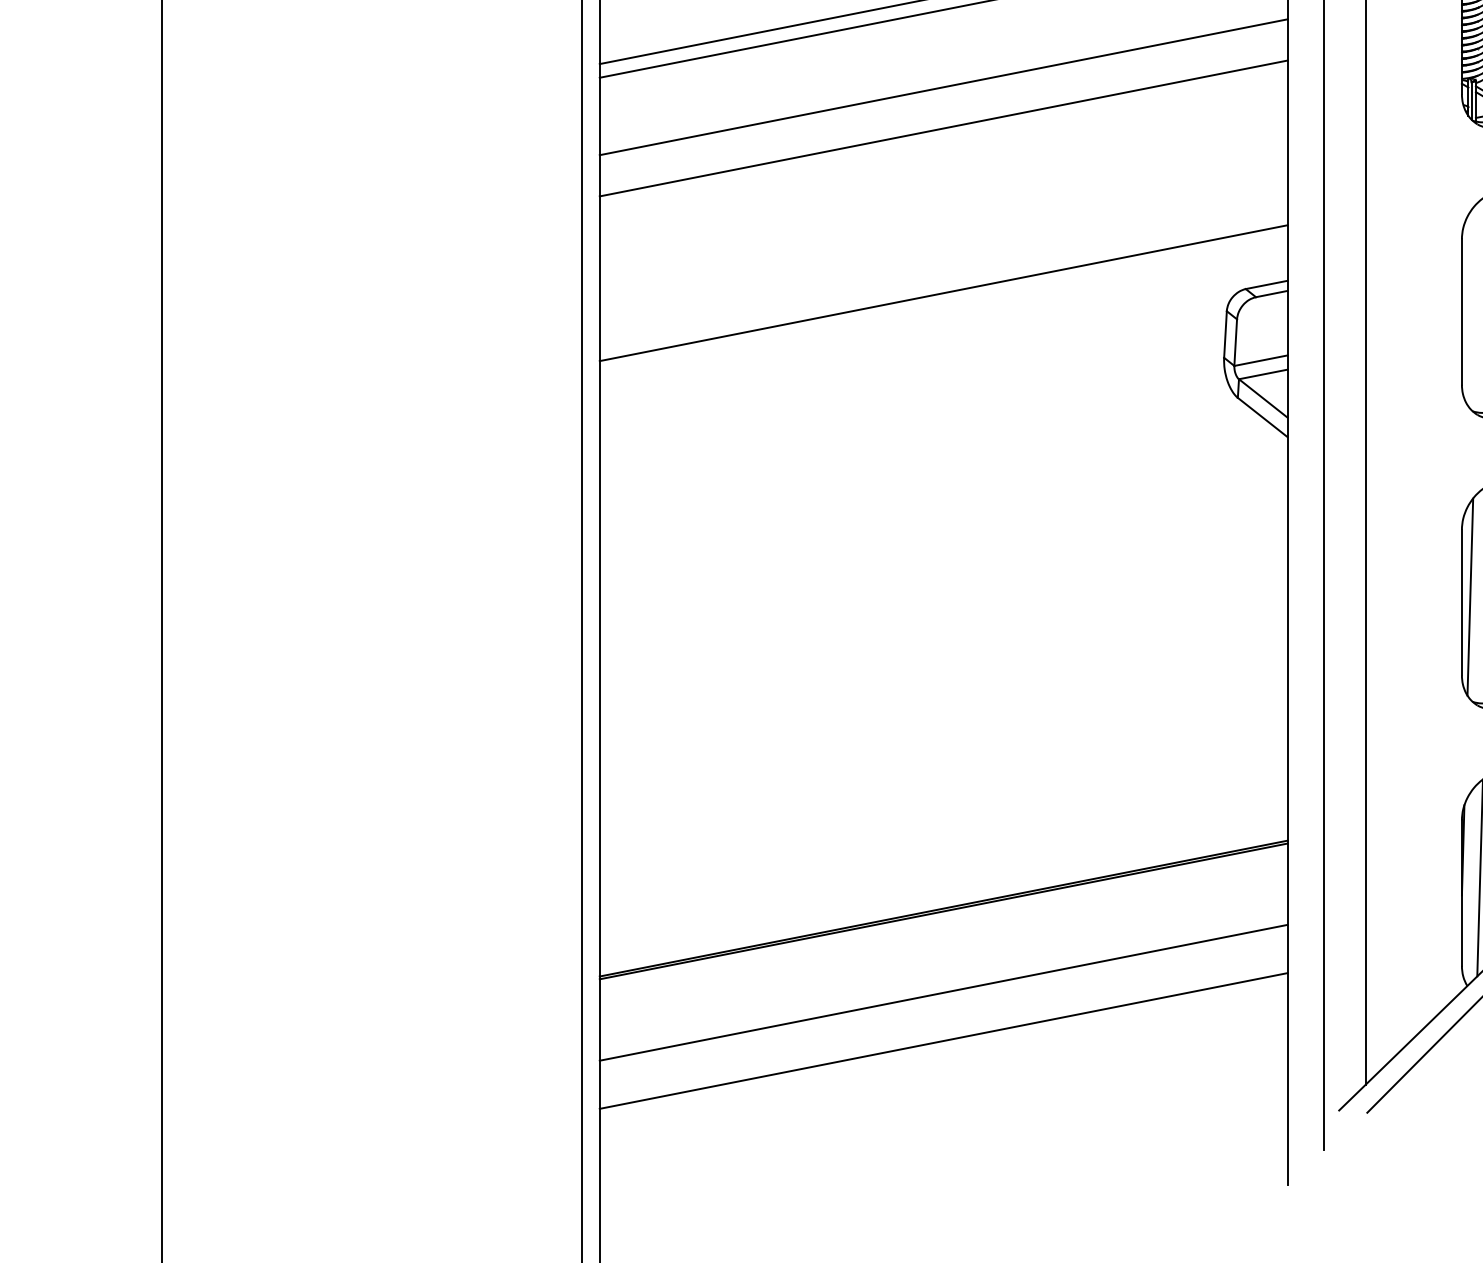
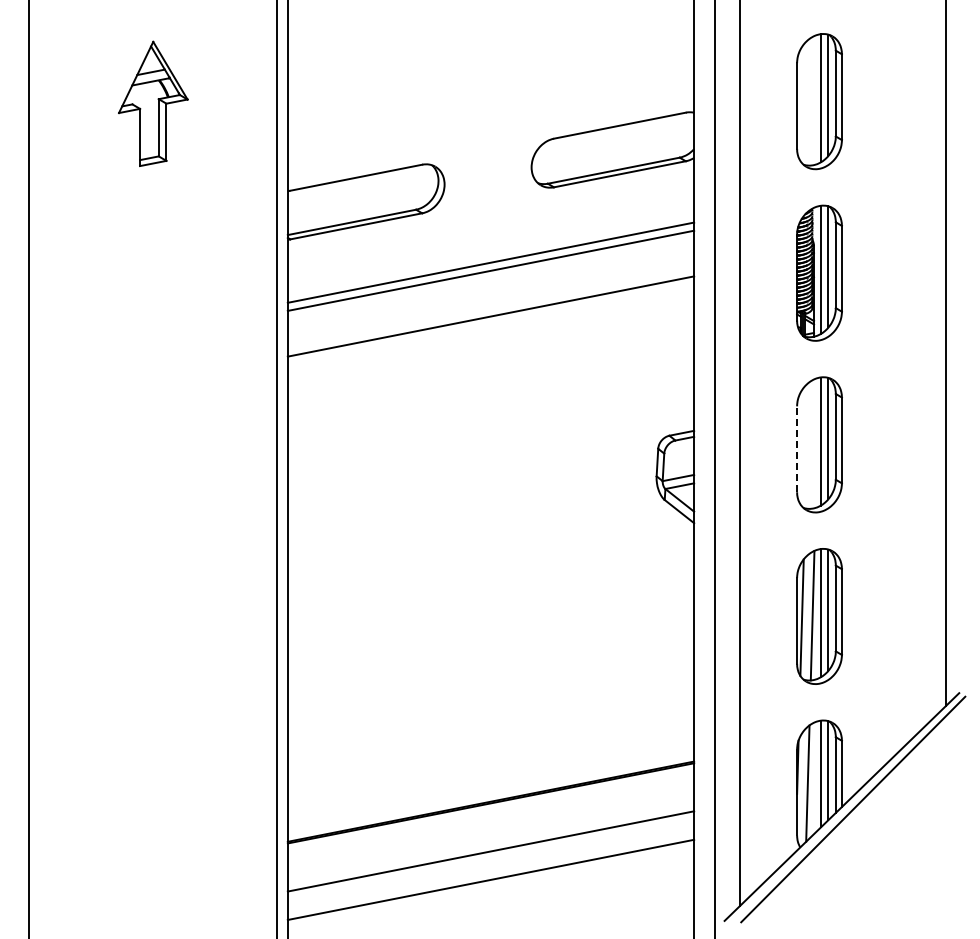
line: (942, 127) -> (490, 340), removed
line: (942, 293) -> (490, 438), removed
line: (1462, 312) -> (797, 449), solid -> dashed

